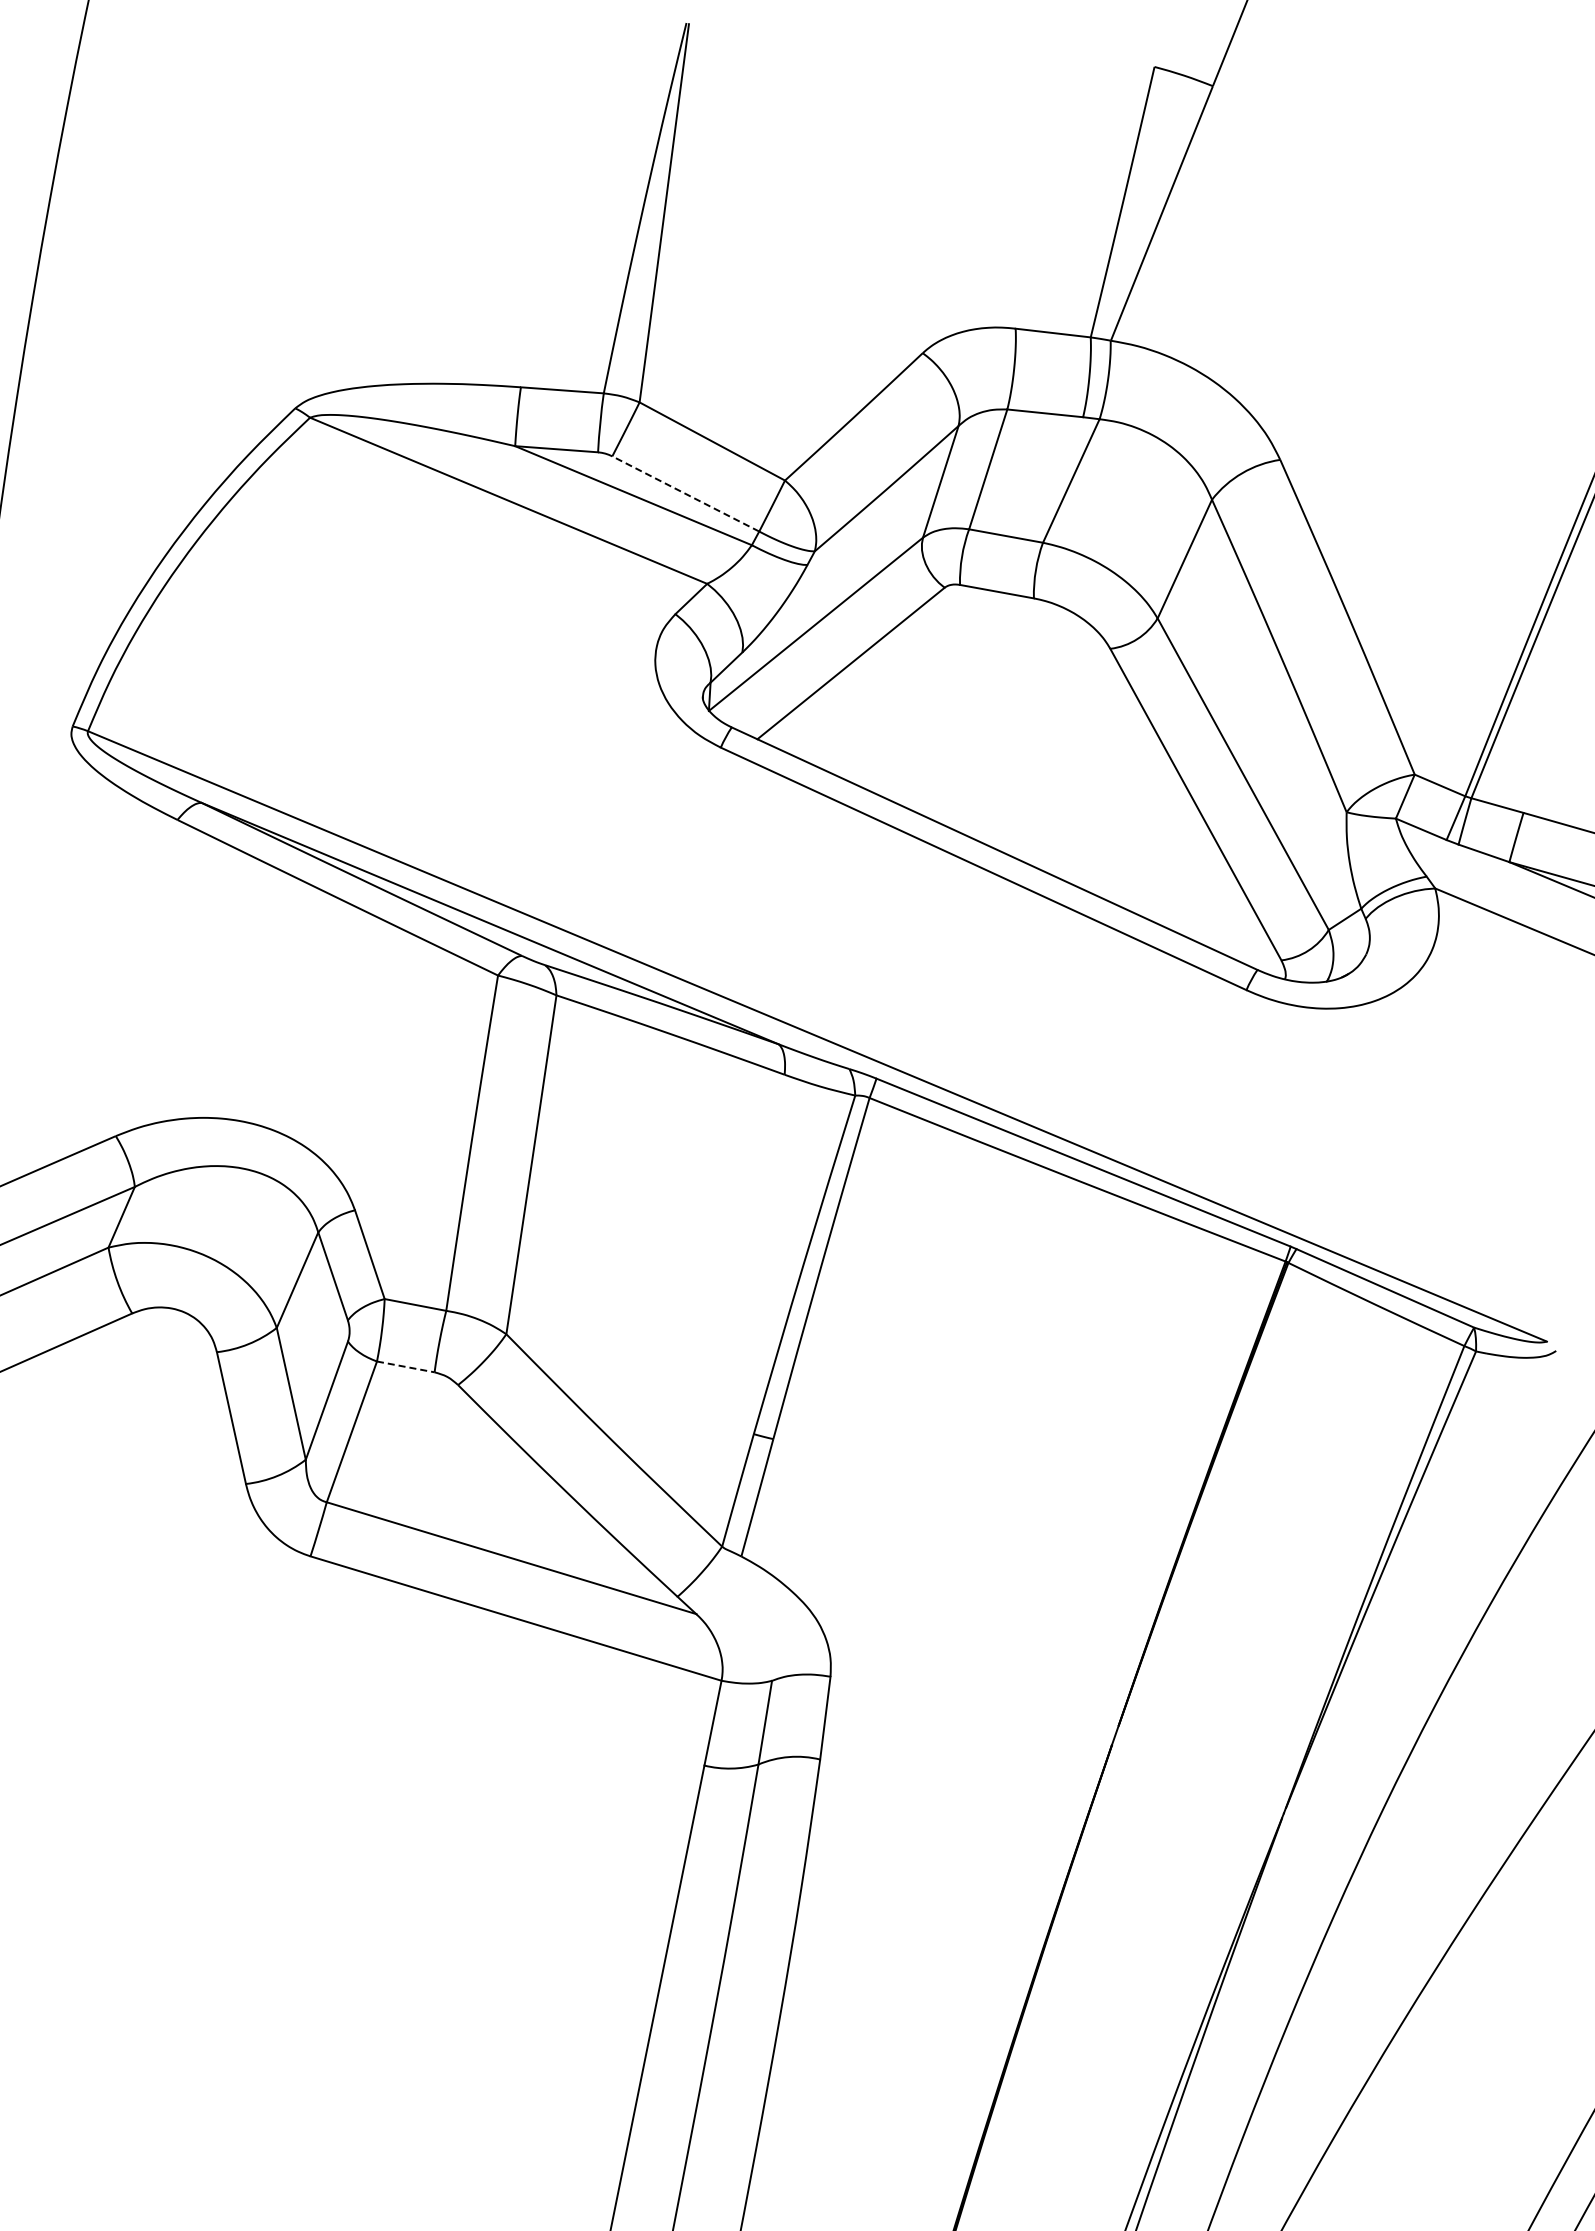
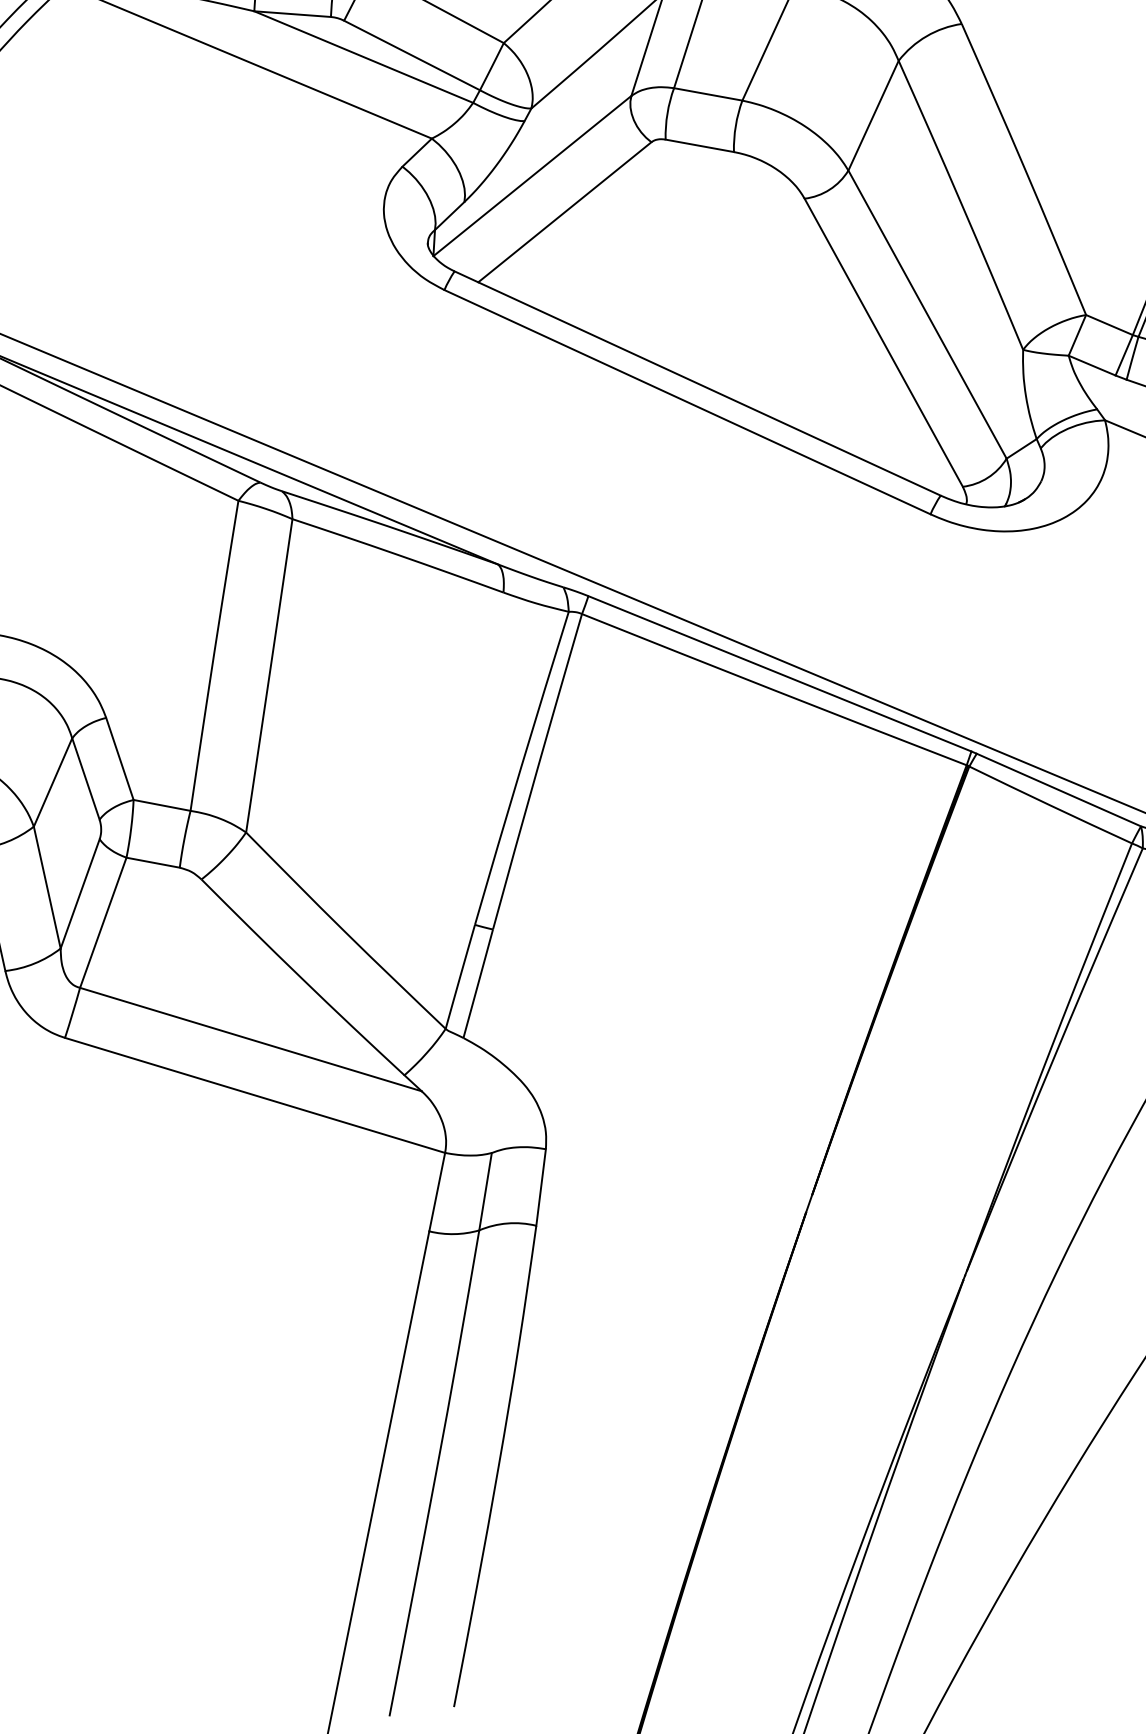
line: (685, 493) -> (411, 55), dashed -> solid
line: (406, 1367) -> (153, 863), dashed -> solid

